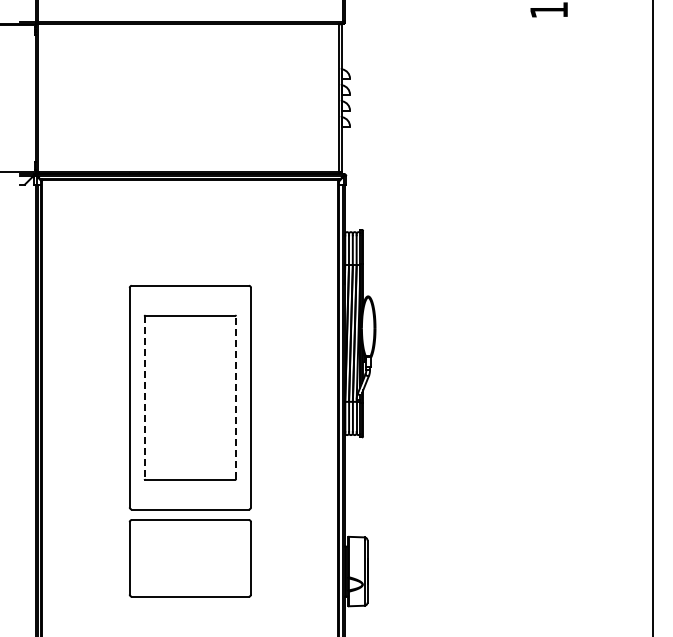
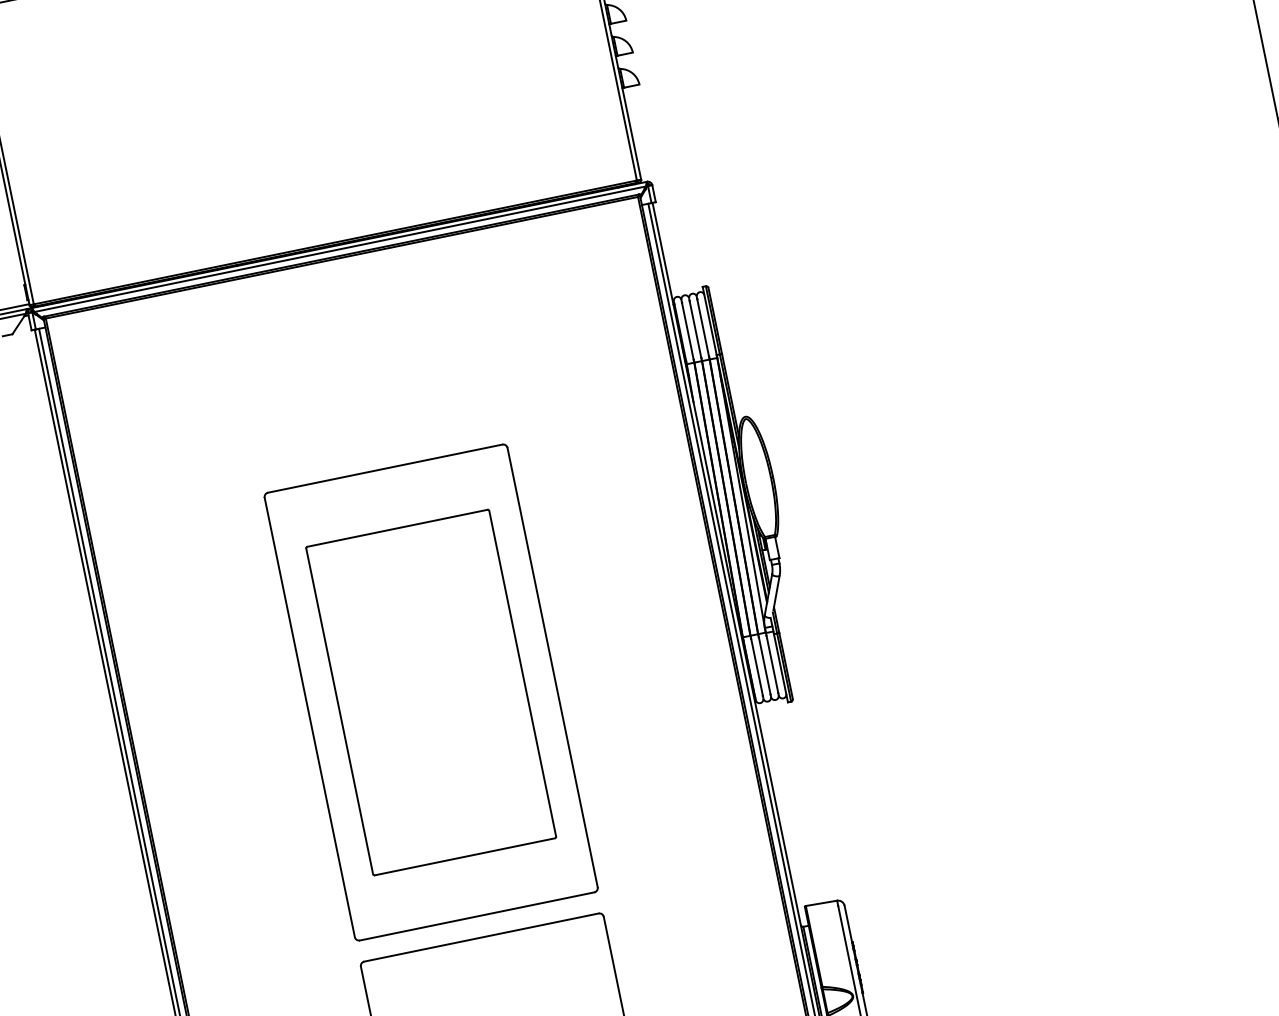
line: (236, 397) -> (523, 673), dashed -> solid
line: (144, 398) -> (339, 713), dashed -> solid

